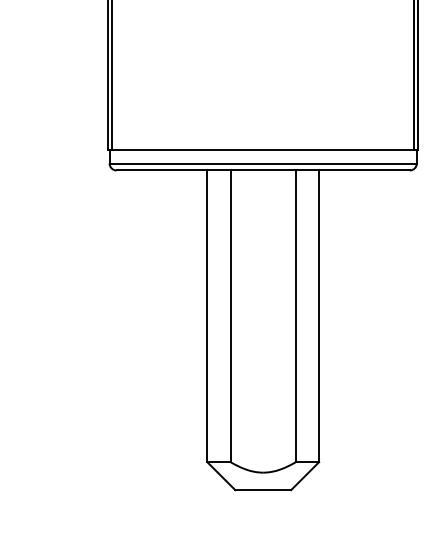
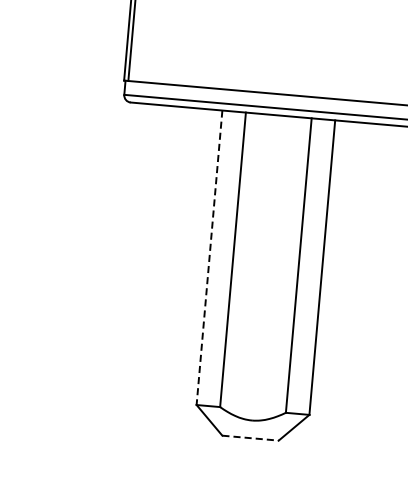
line: (207, 316) -> (209, 257), solid -> dashed
line: (263, 490) -> (250, 438), solid -> dashed

